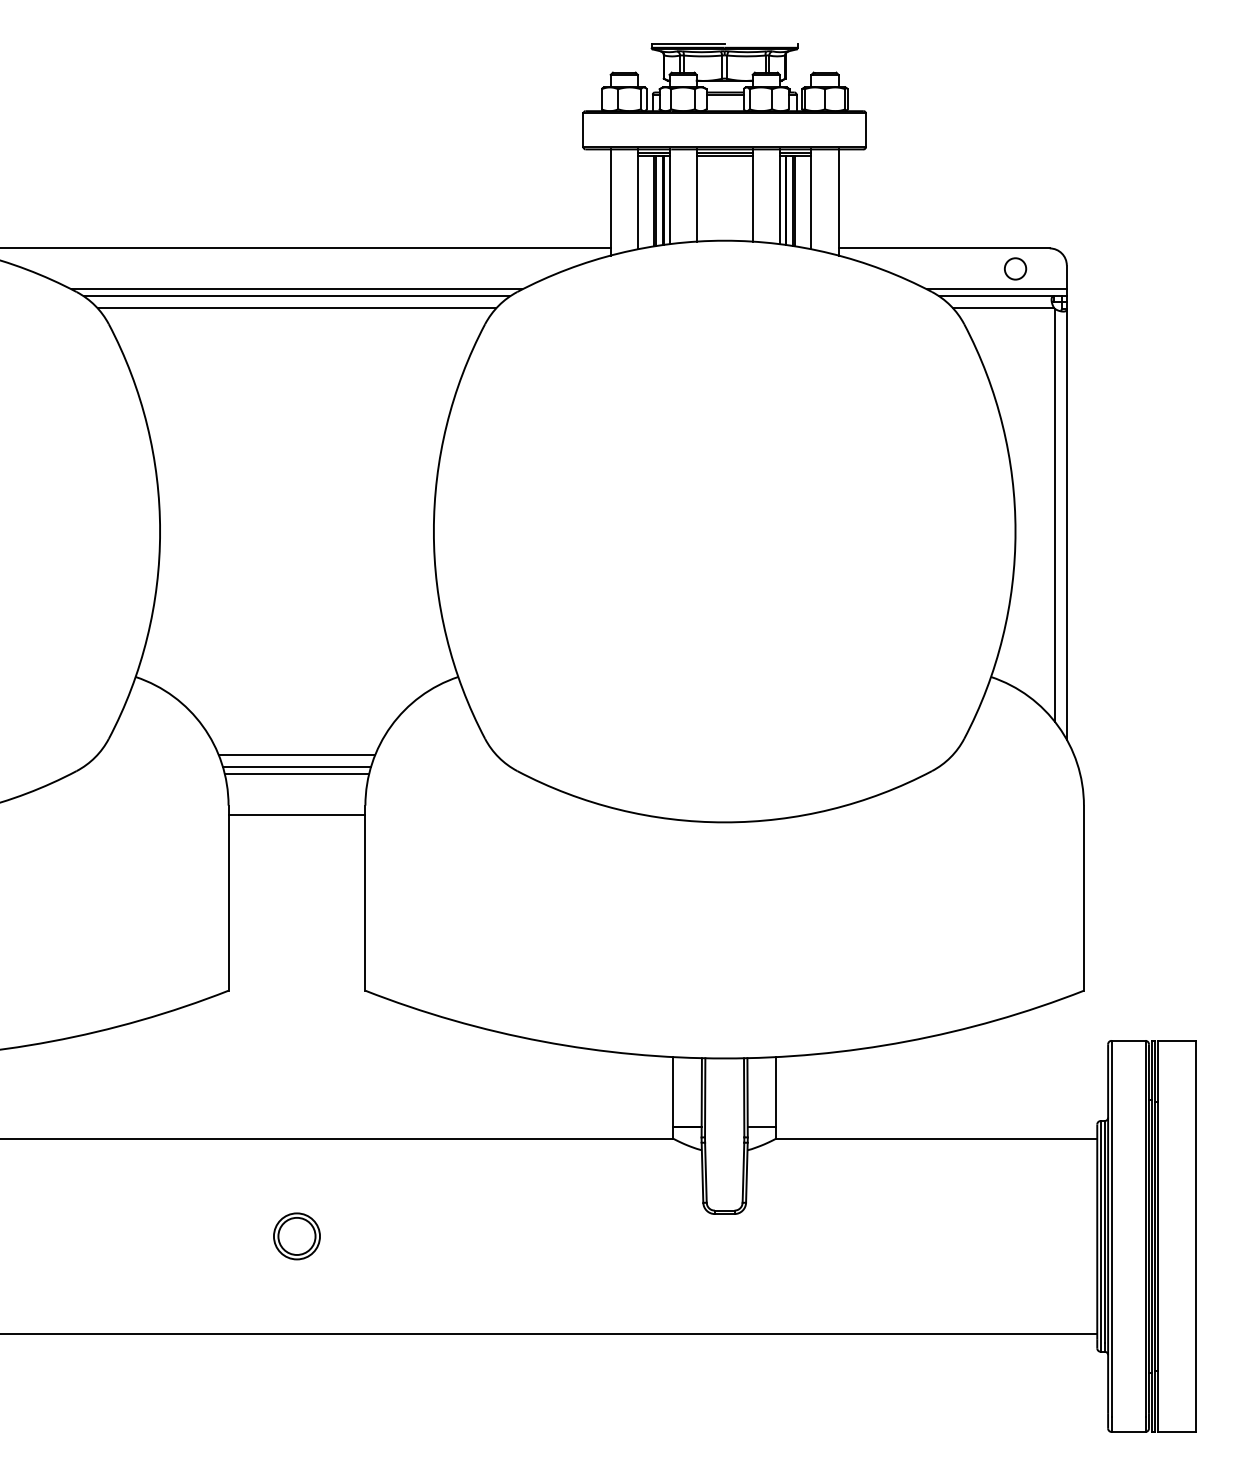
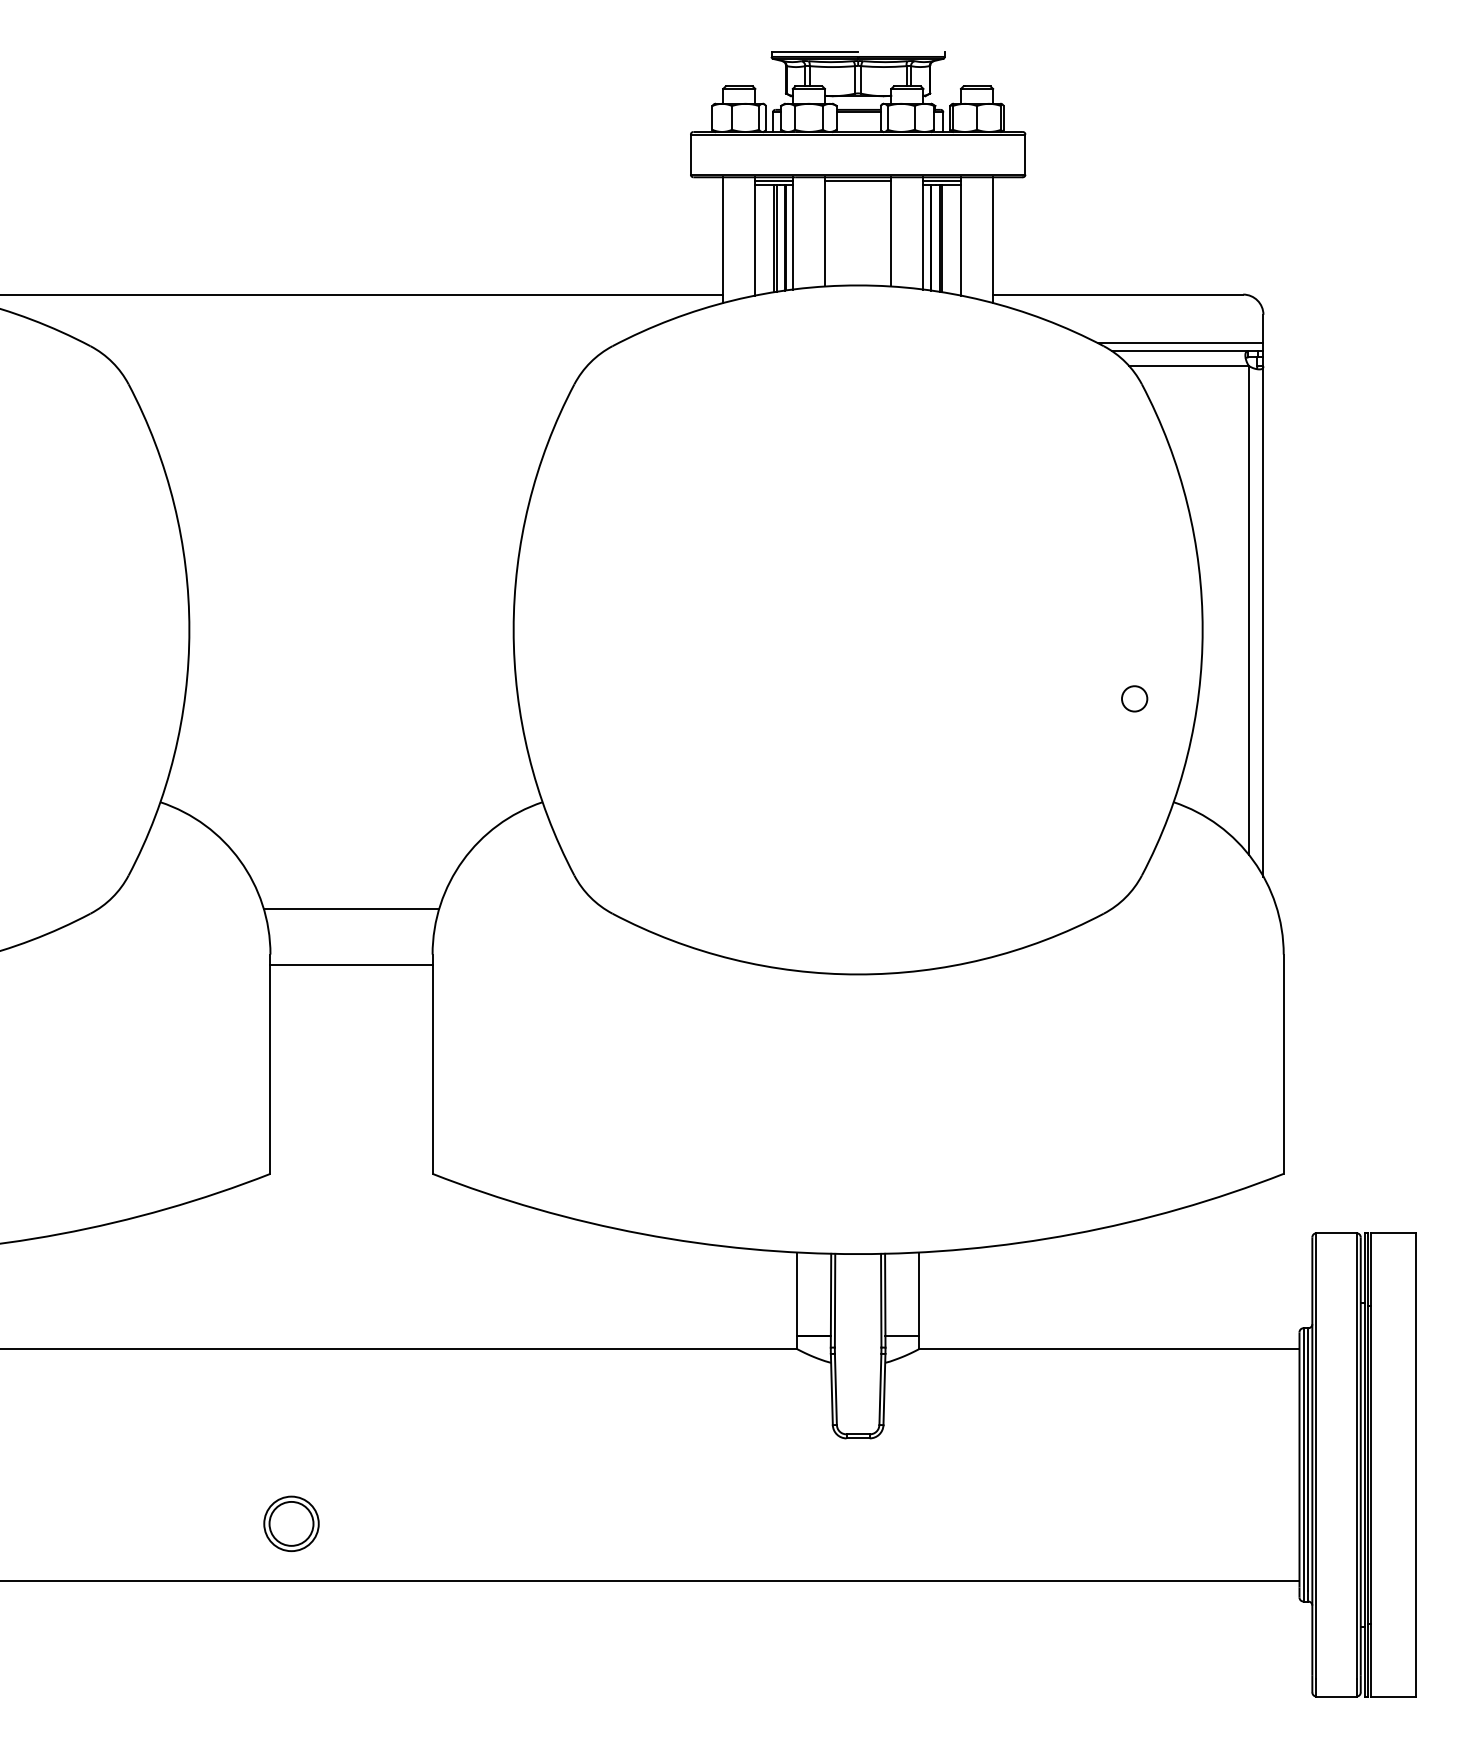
line: (724, 155) -> (858, 184), removed
circle: (1015, 268) -> (1134, 698), moved
line: (296, 289) -> (351, 343), removed
line: (296, 296) -> (351, 351), removed
line: (296, 308) -> (351, 365), removed
line: (296, 754) -> (351, 894), removed
line: (296, 773) -> (351, 916), removed
part: (296, 1236) -> (291, 1523), moved

